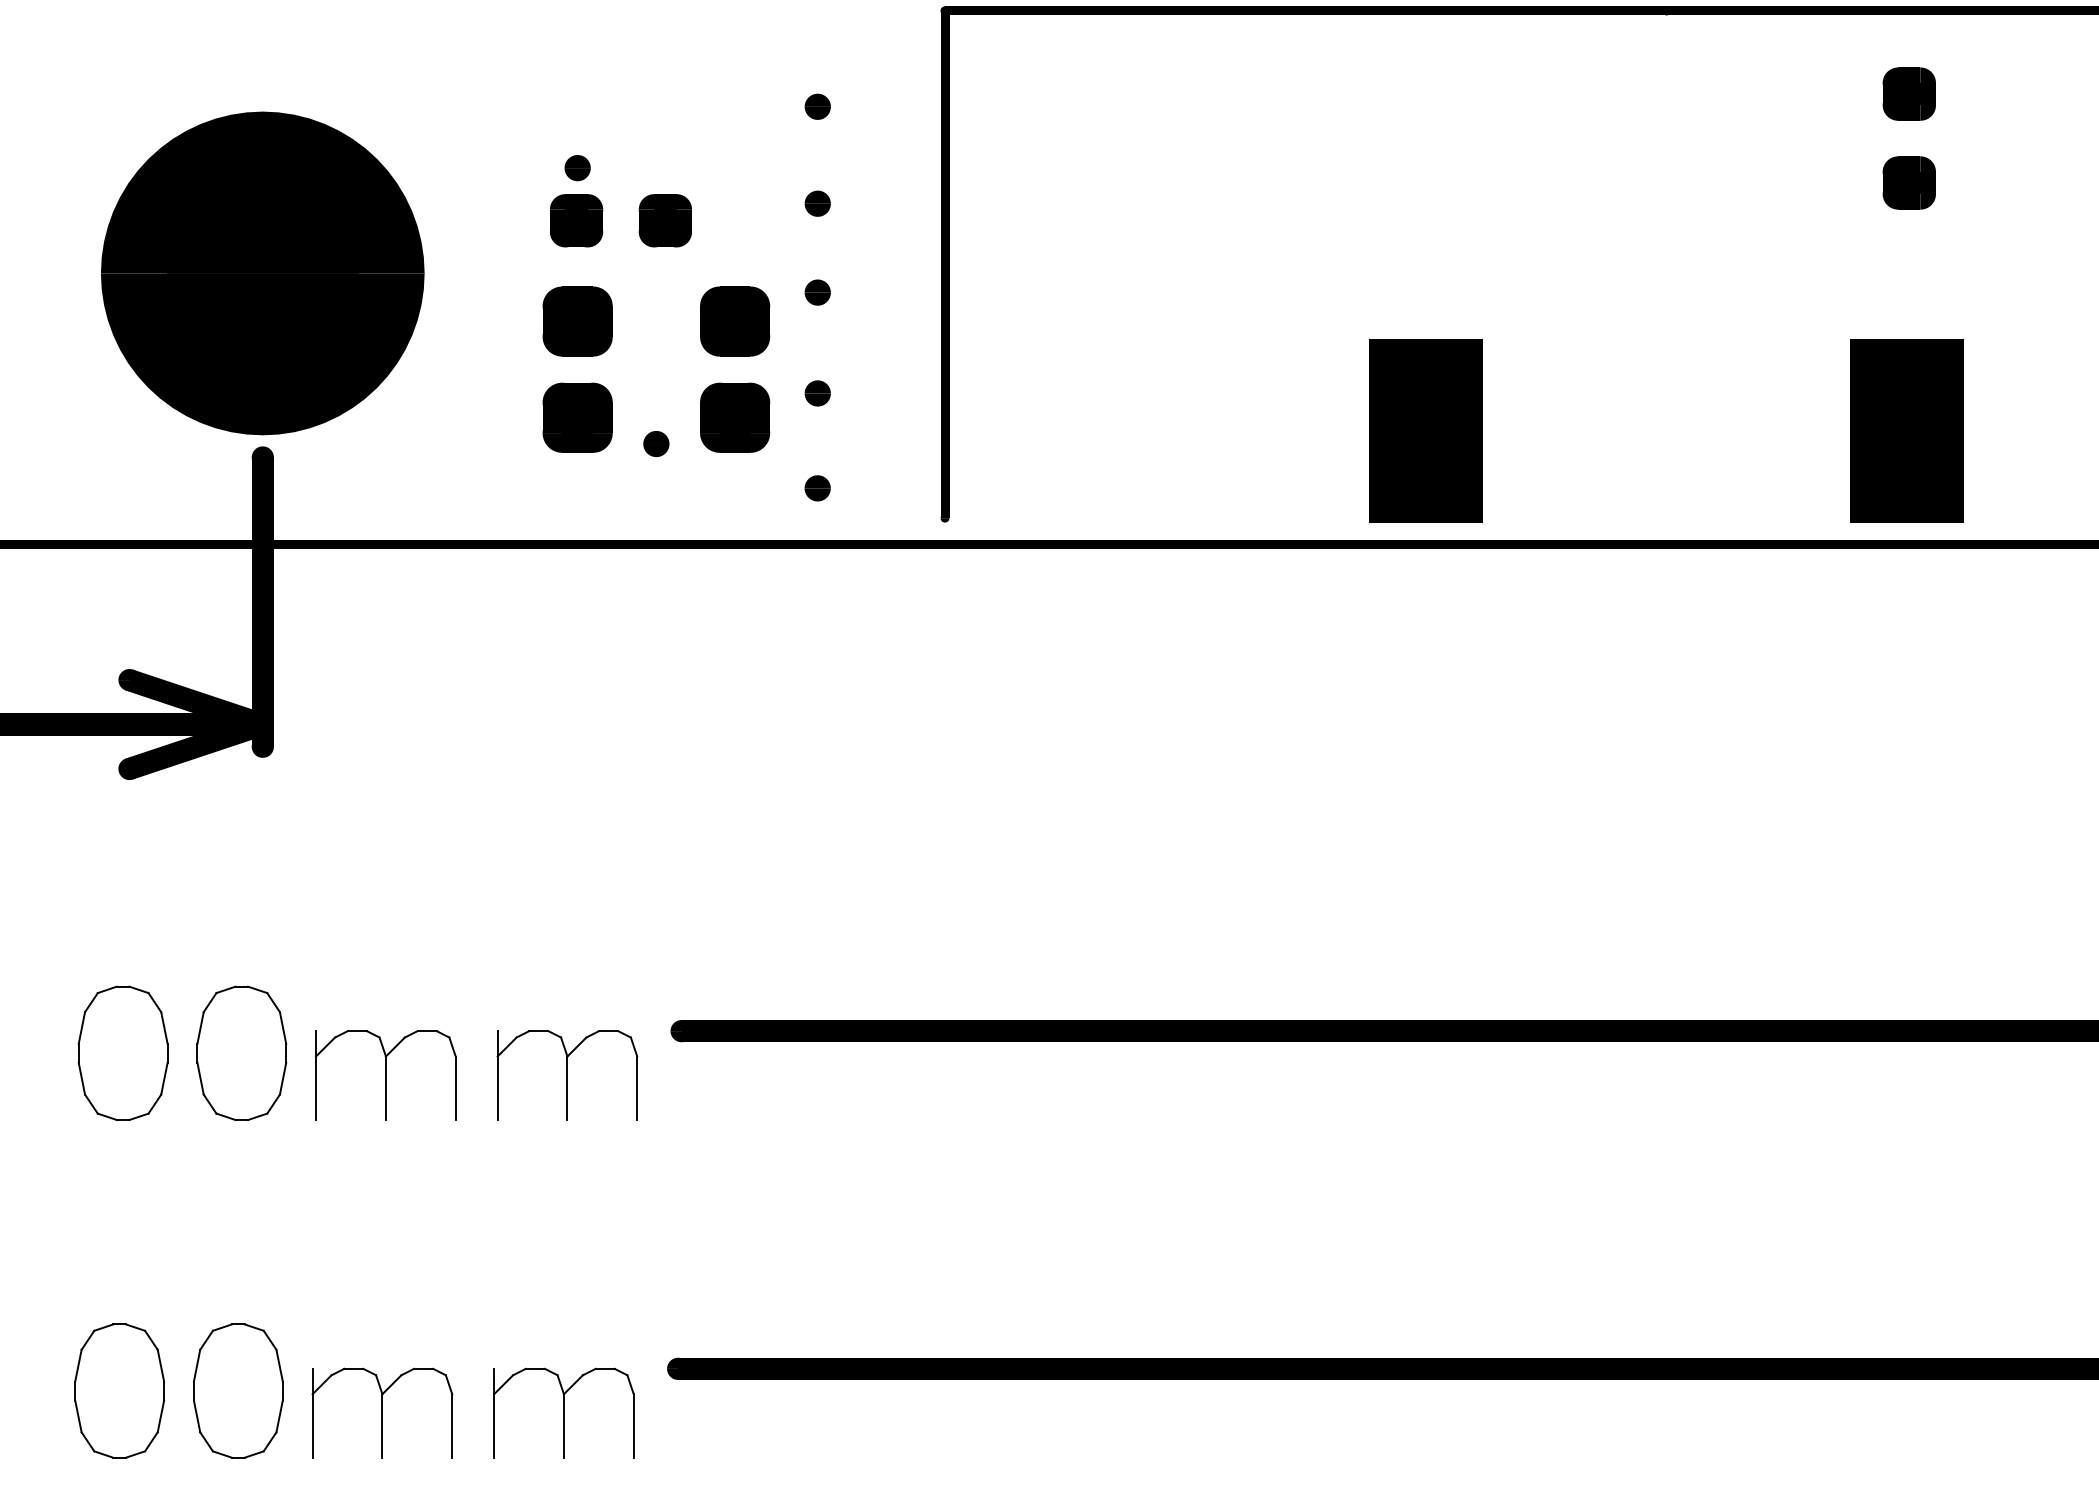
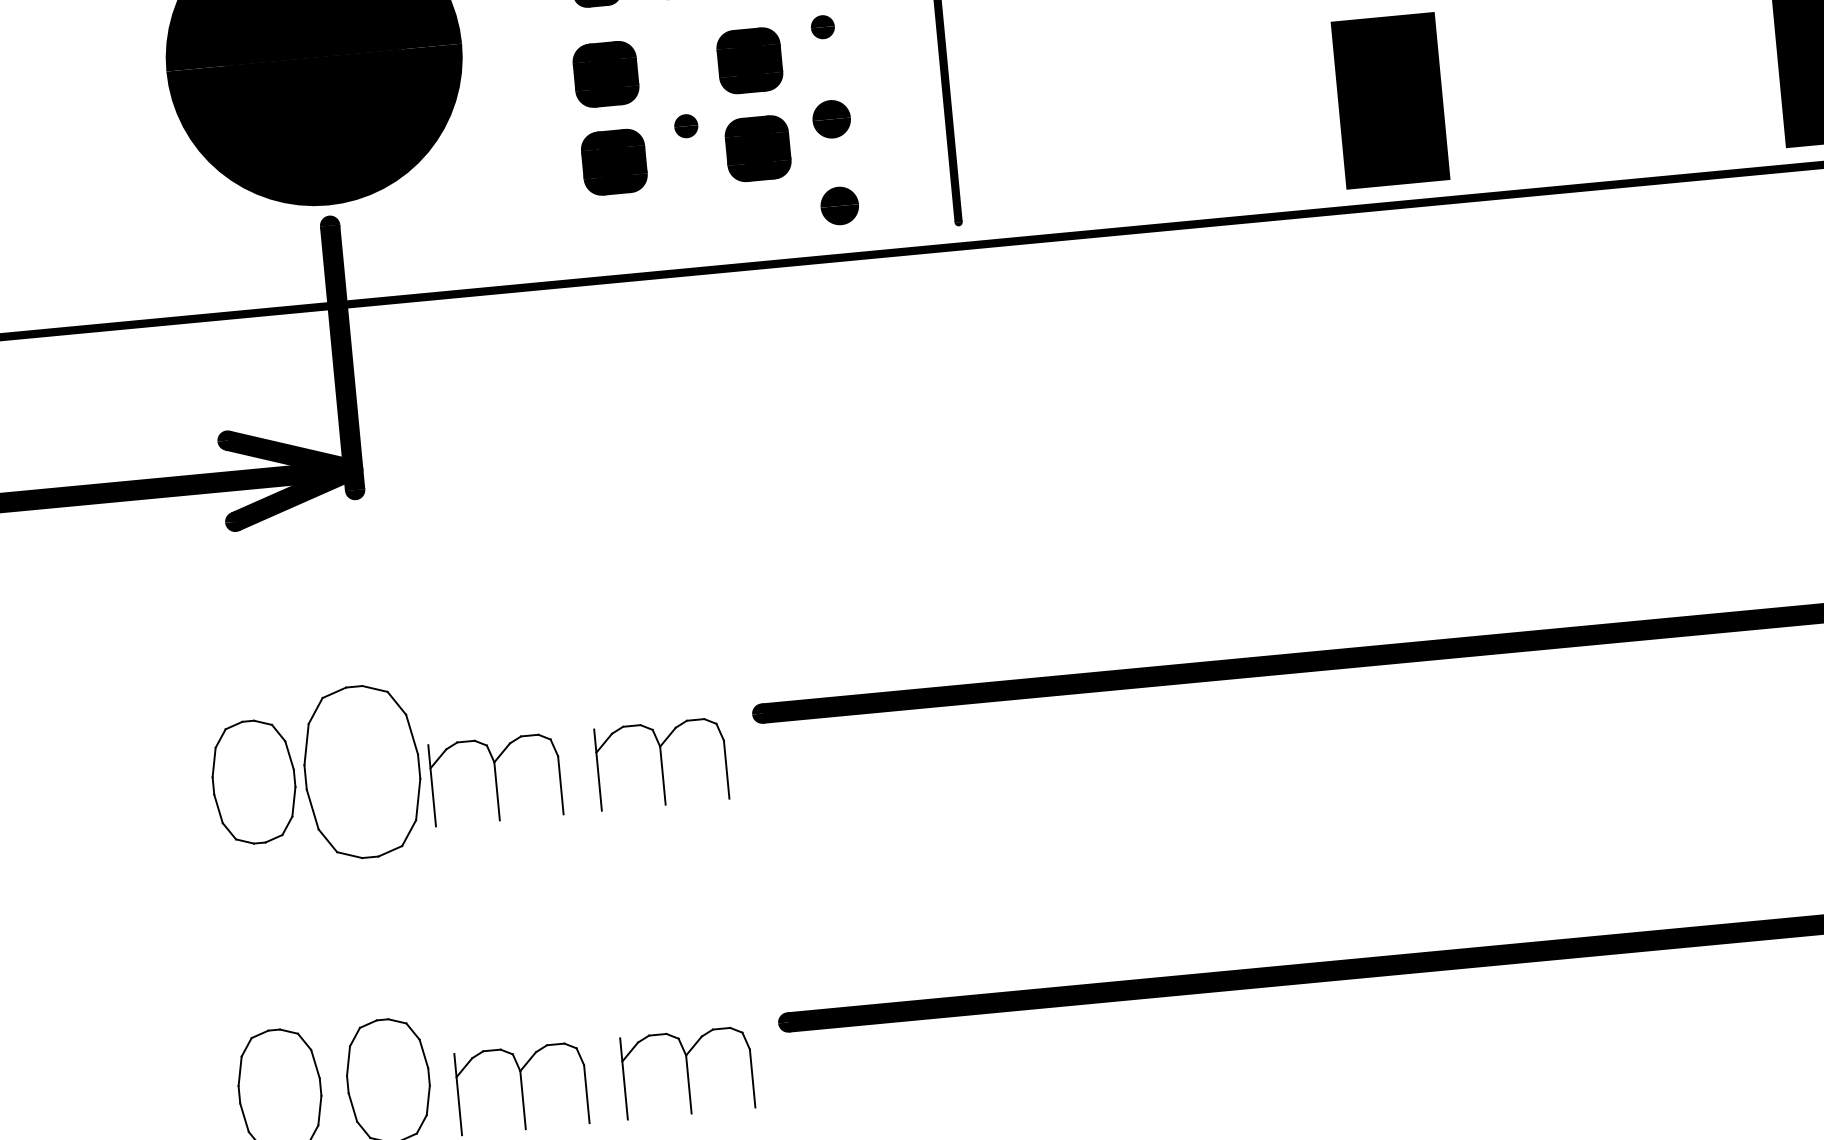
part: (817, 393) -> (831, 119), size x1.6
part: (656, 444) -> (686, 126), moved
part: (817, 488) -> (839, 206), size x1.6
part: (241, 1052) -> (362, 771), size x1.4

